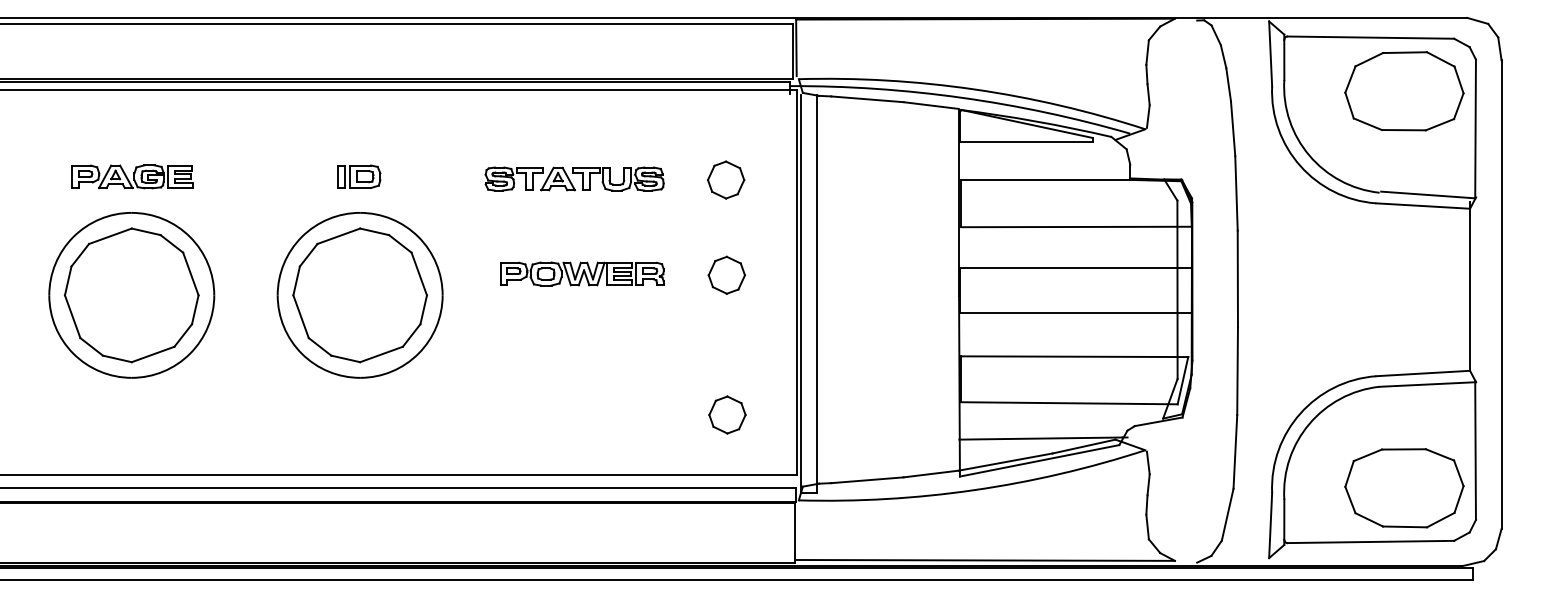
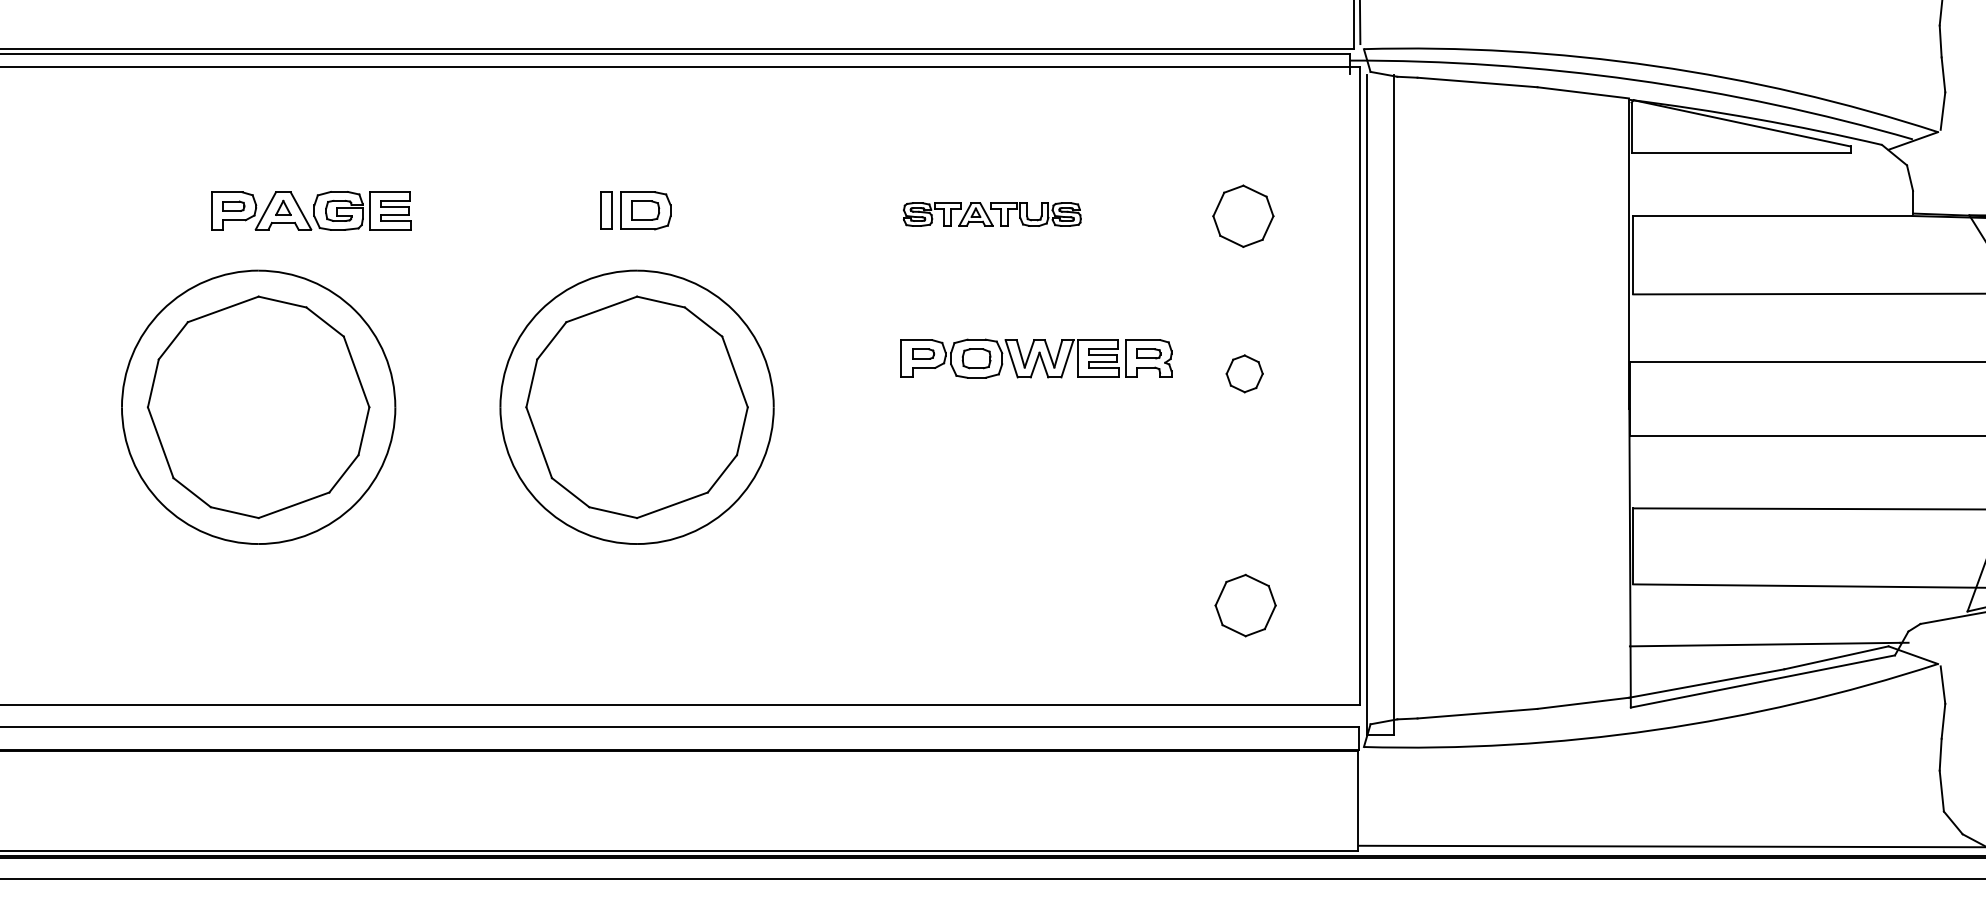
part: (132, 176) -> (311, 210), moved
part: (574, 178) -> (992, 213), size x0.6
part: (582, 273) -> (1036, 357), moved
part: (726, 274) -> (1244, 372), size x0.6

